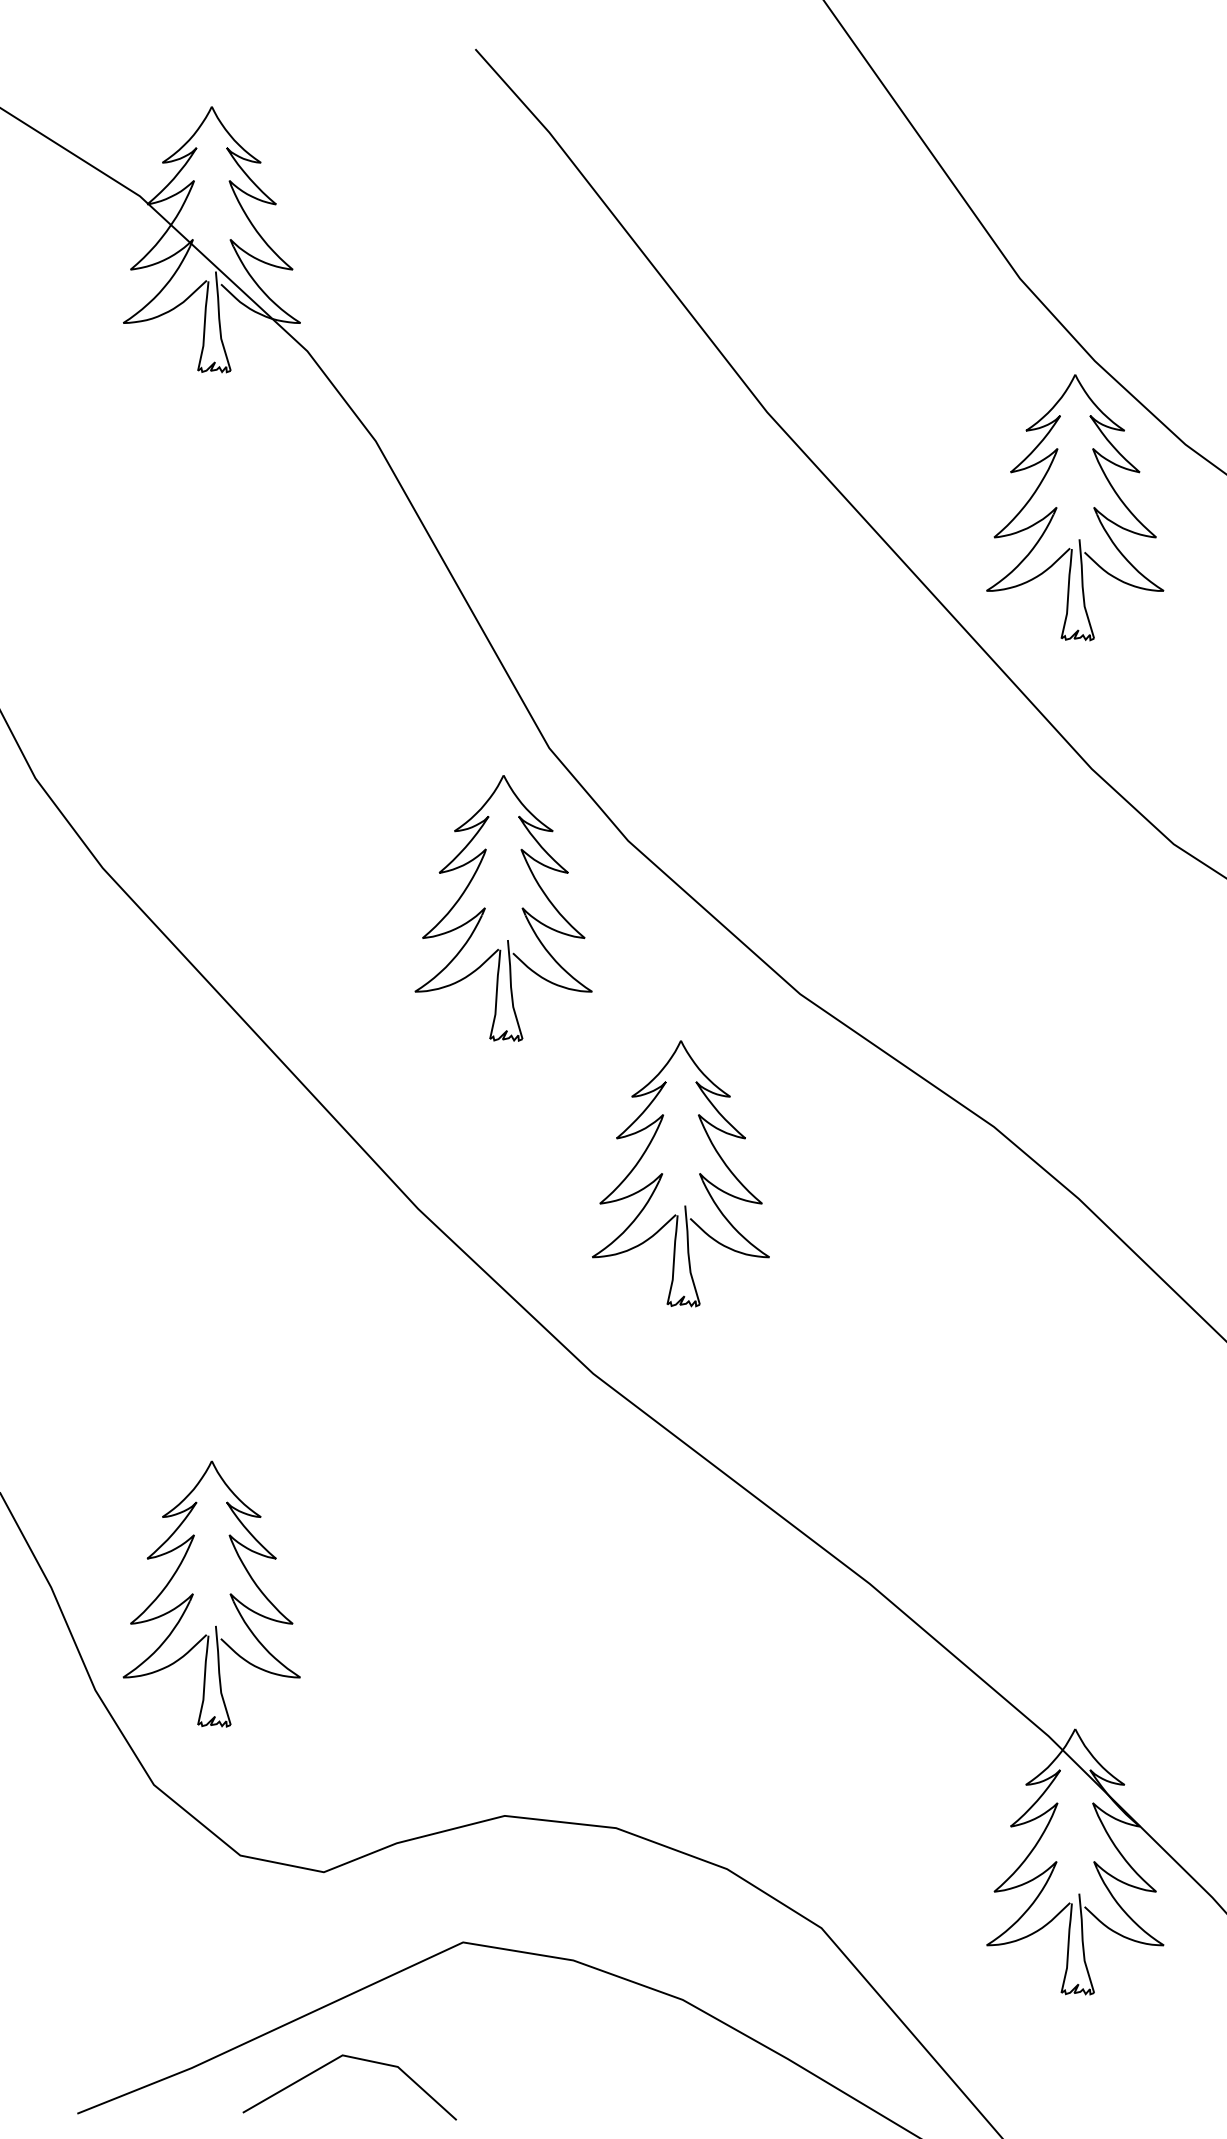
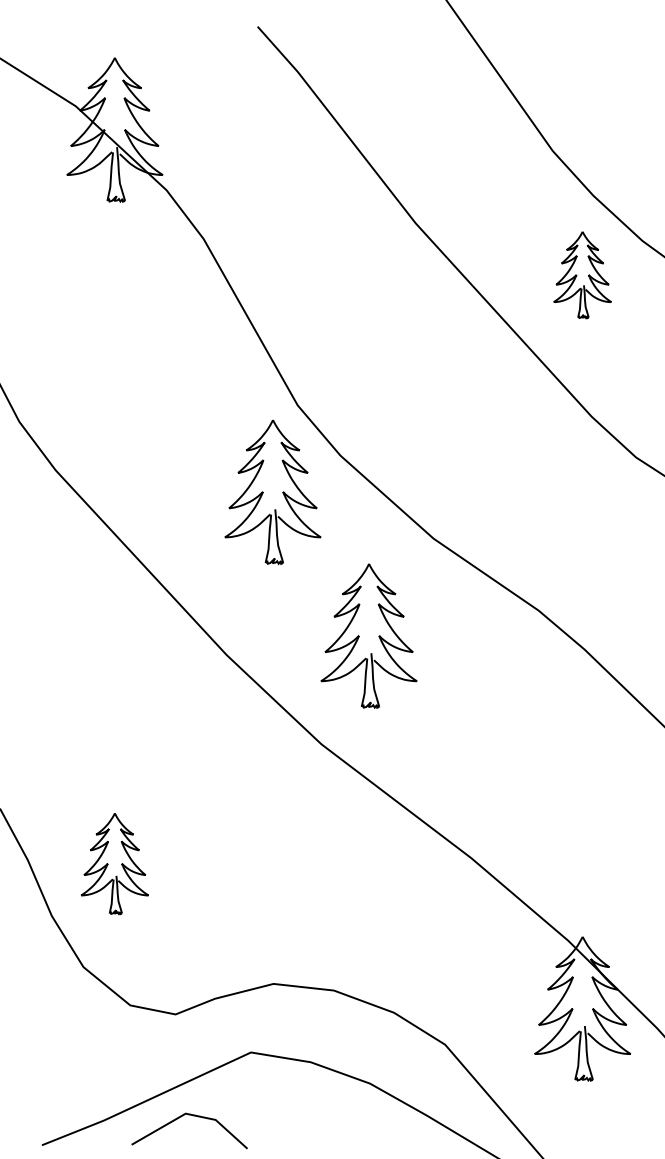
part: (1074, 506) -> (582, 274), size x0.6
part: (211, 1593) -> (114, 863), size x0.7

